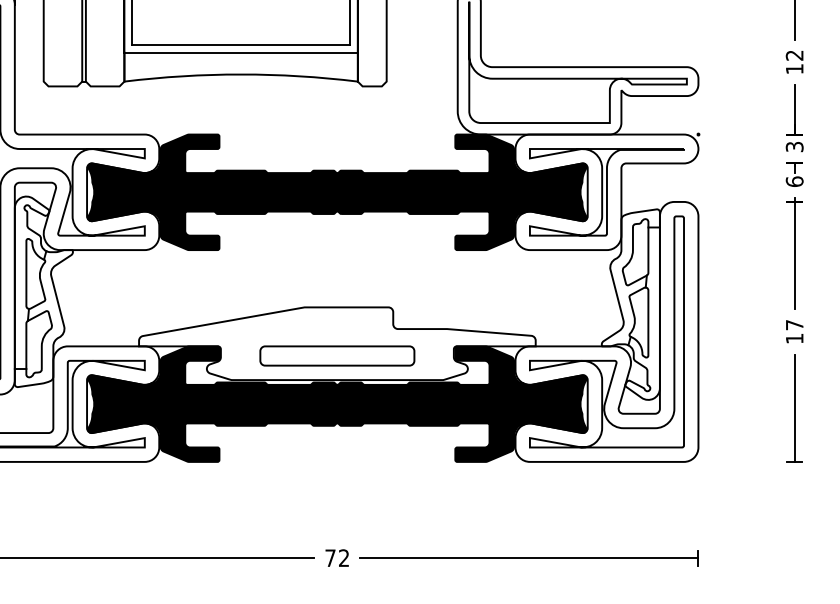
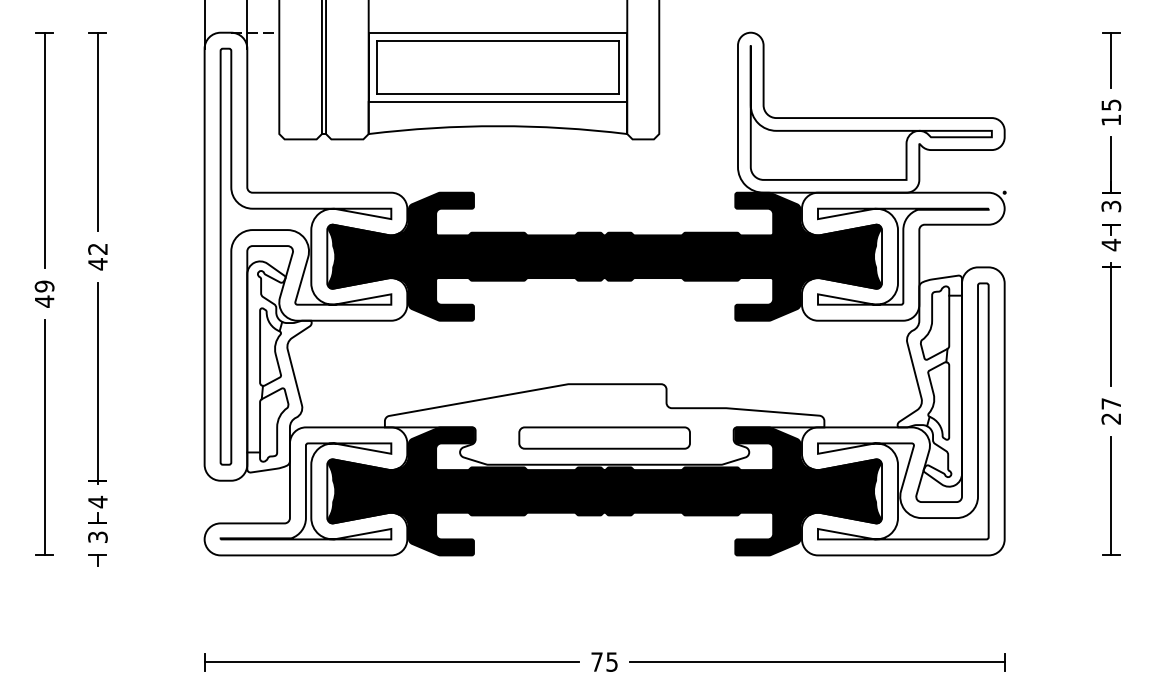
text: (794, 54) -> (1111, 104), 12 -> 15
text: (794, 181) -> (1111, 244), 6 -> 4
text: (793, 338) -> (1110, 418), 17 -> 27
text: (343, 557) -> (611, 661), 72 -> 75

